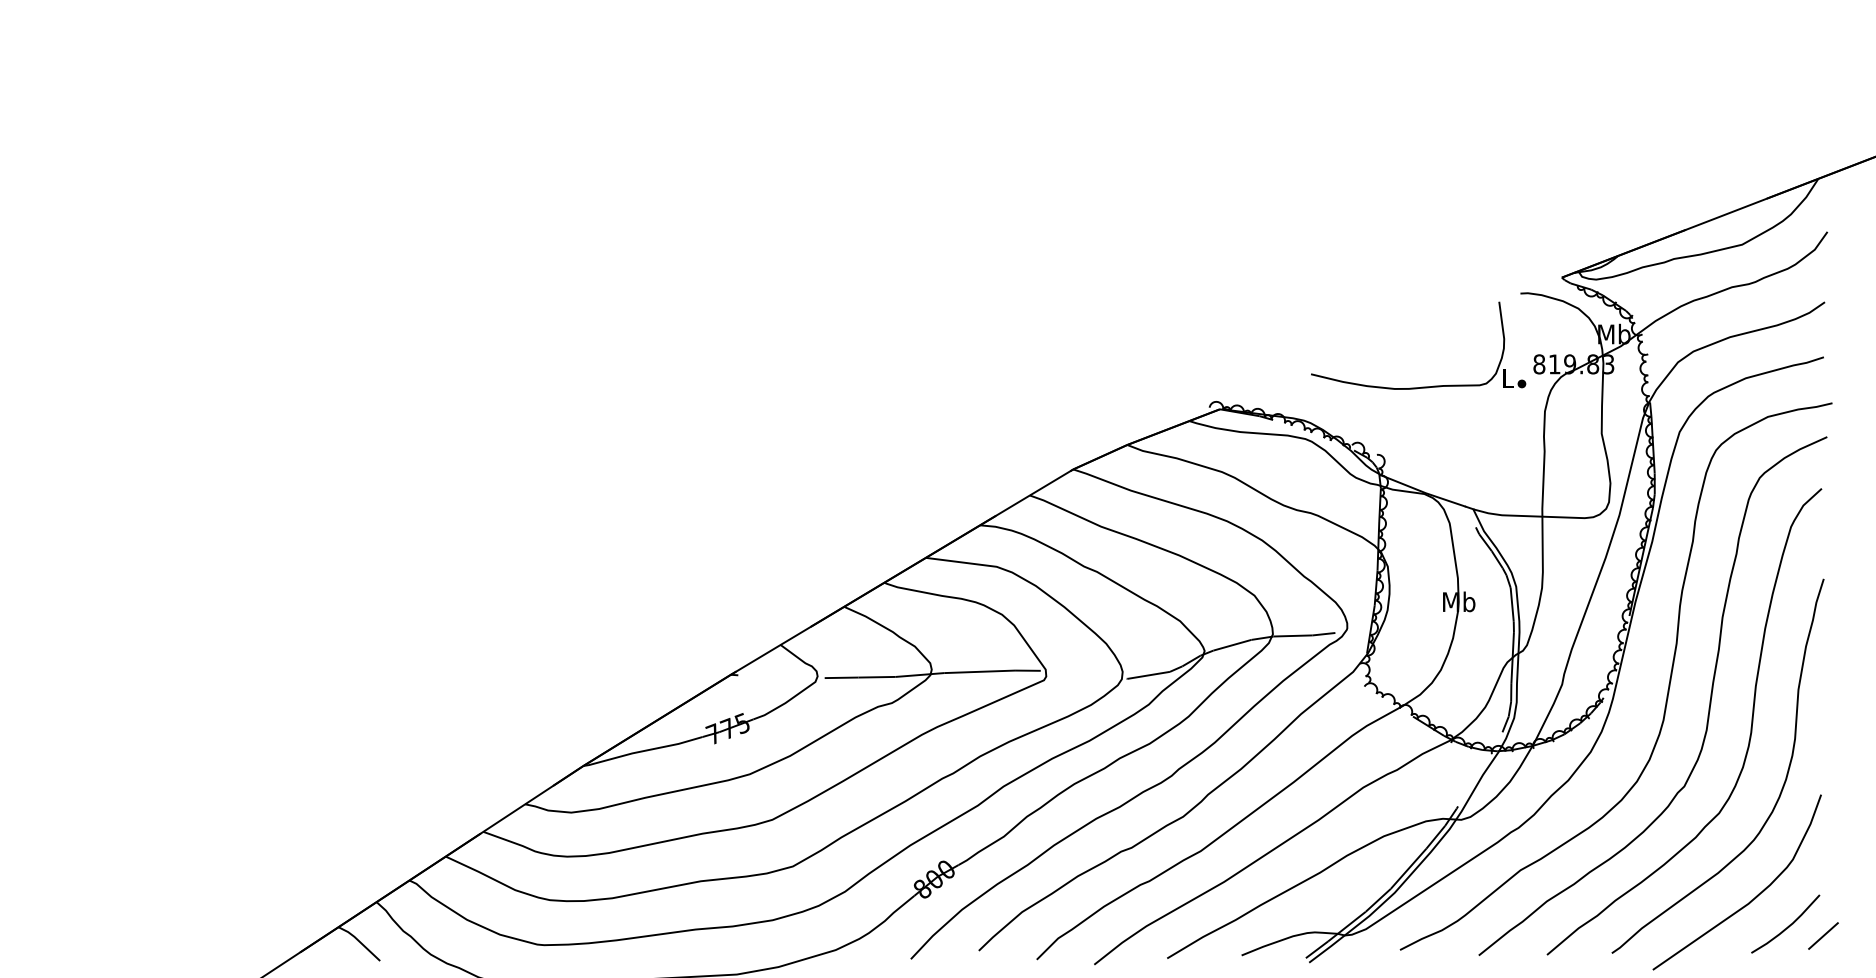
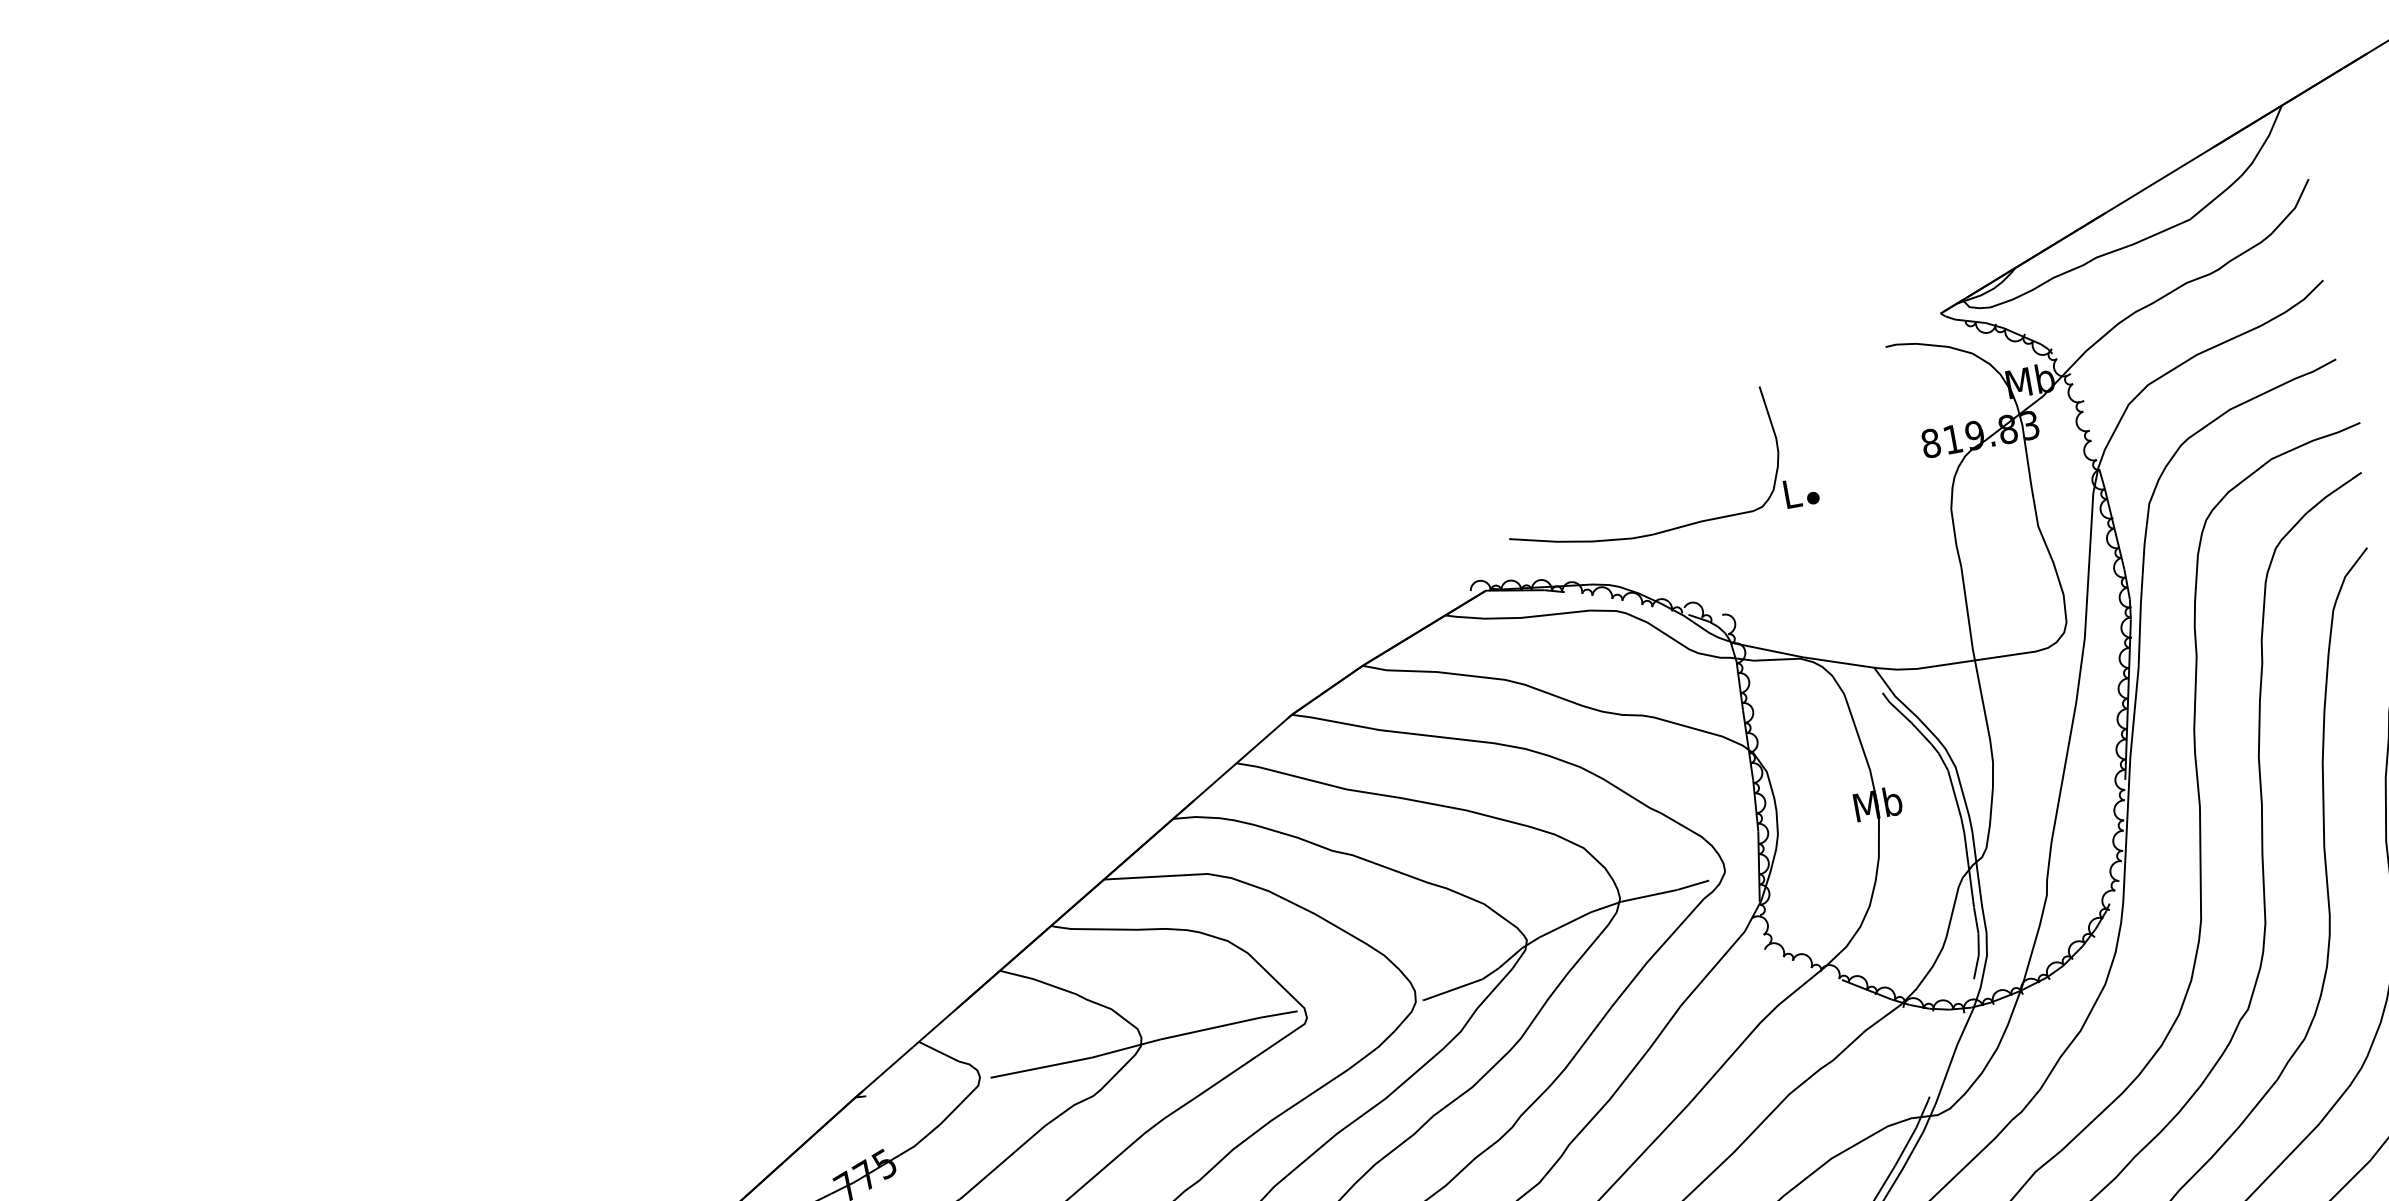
part: (1421, 386) -> (1670, 527), moved

